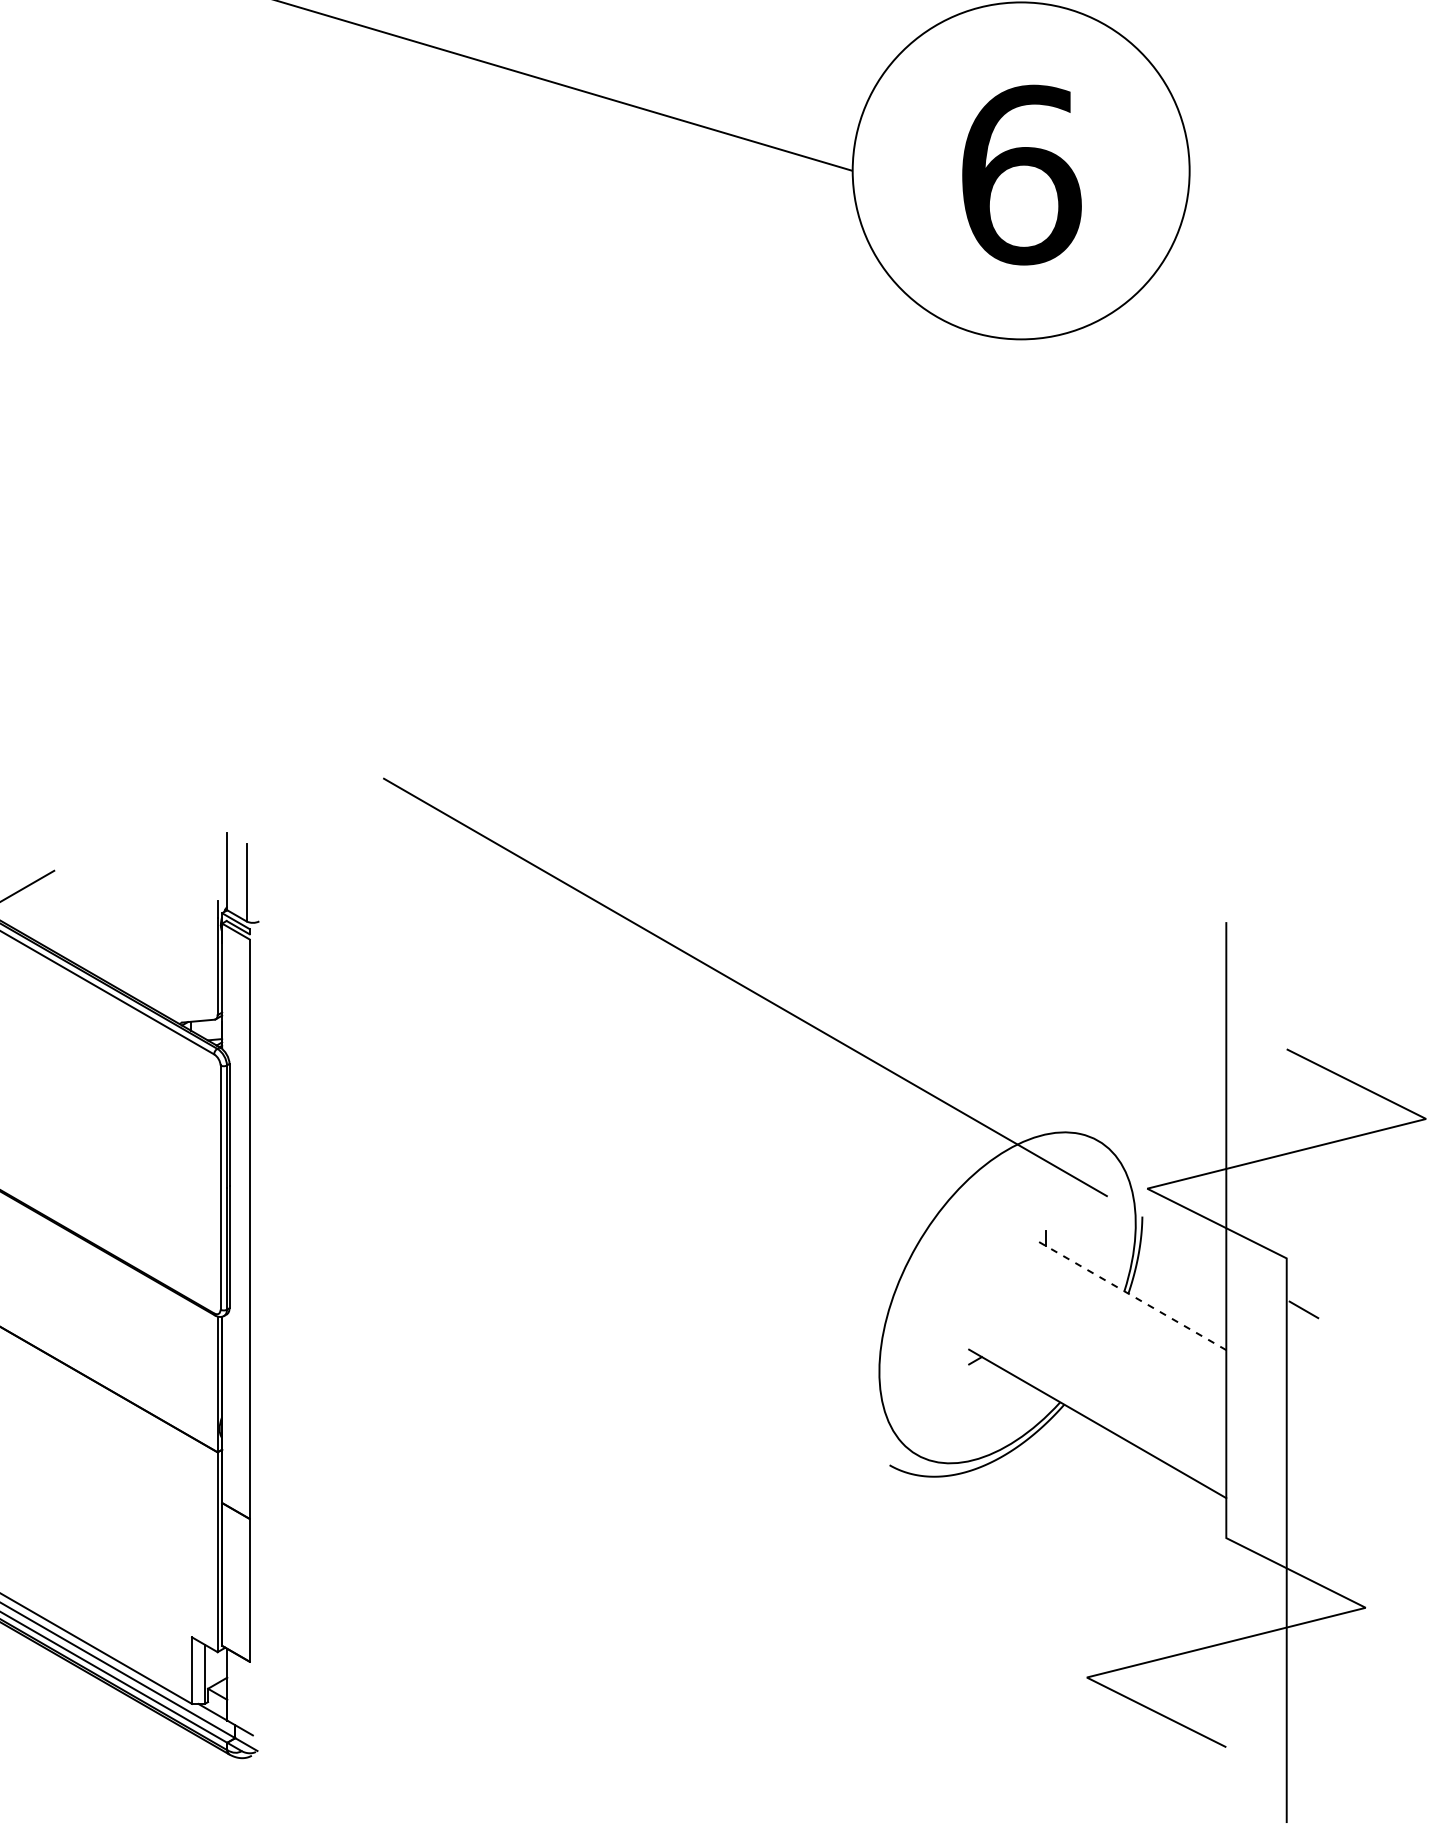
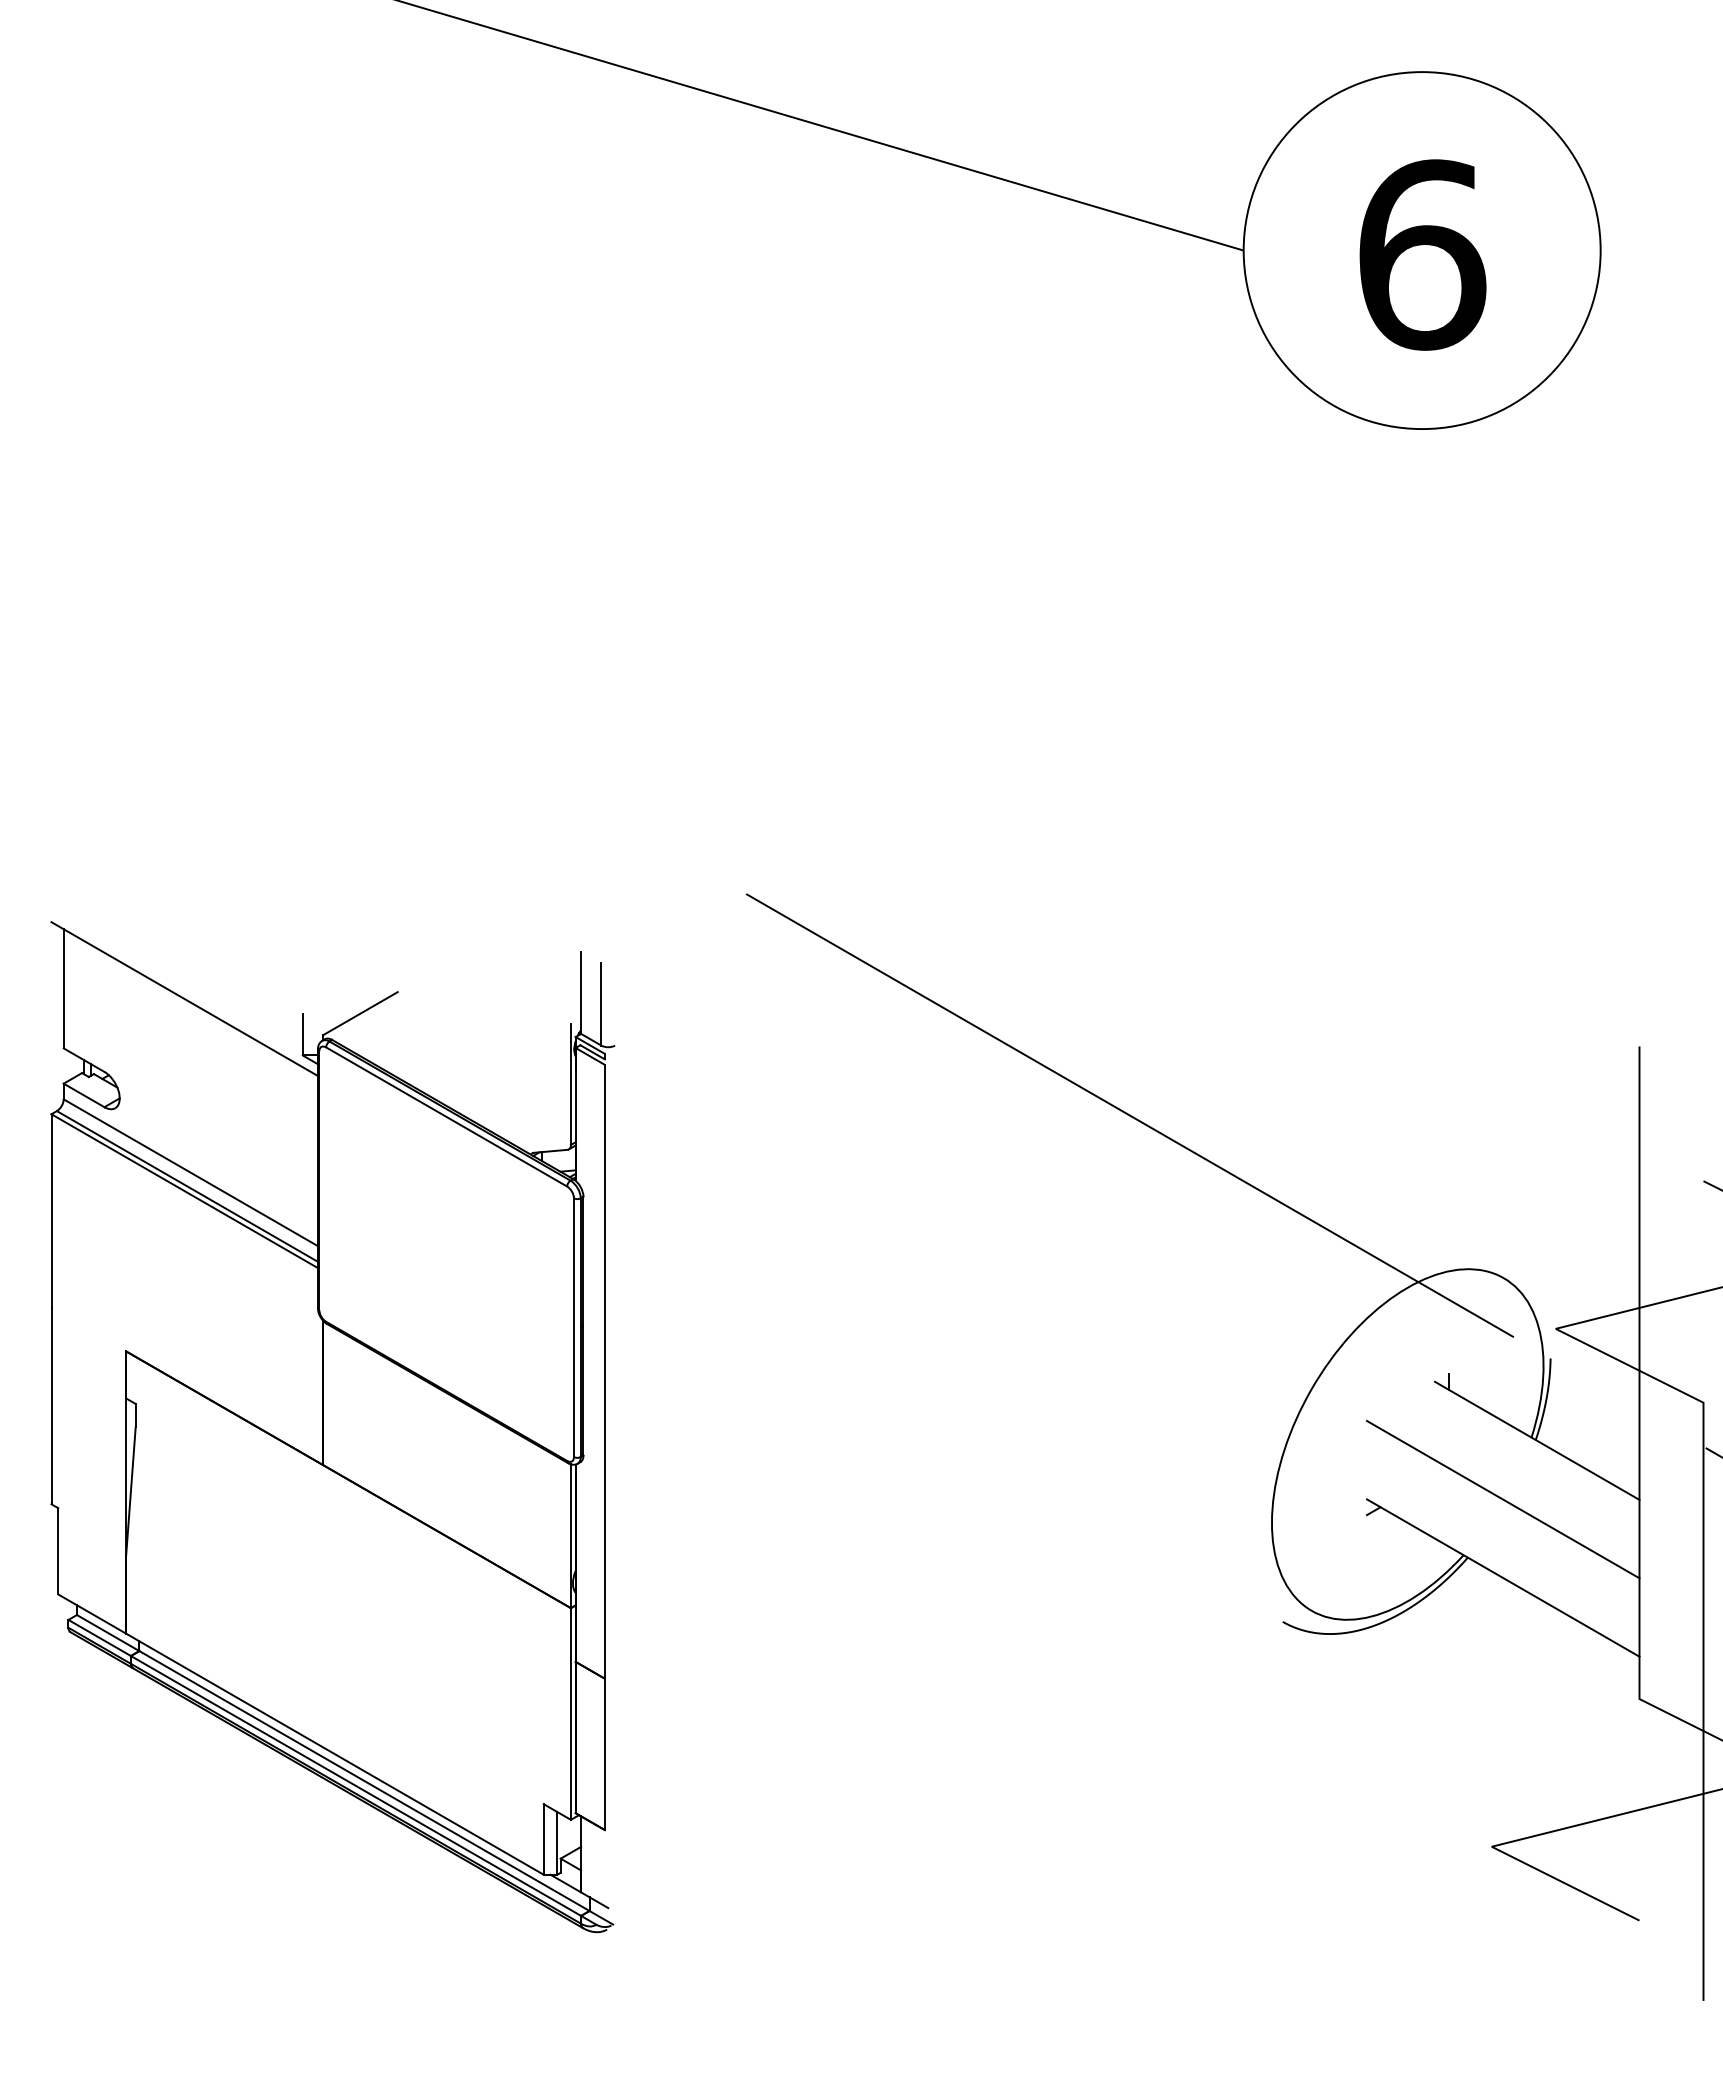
line: (1129, 1294) -> (1536, 1440), dashed -> solid
line: (1097, 1349) -> (1503, 1499), added

